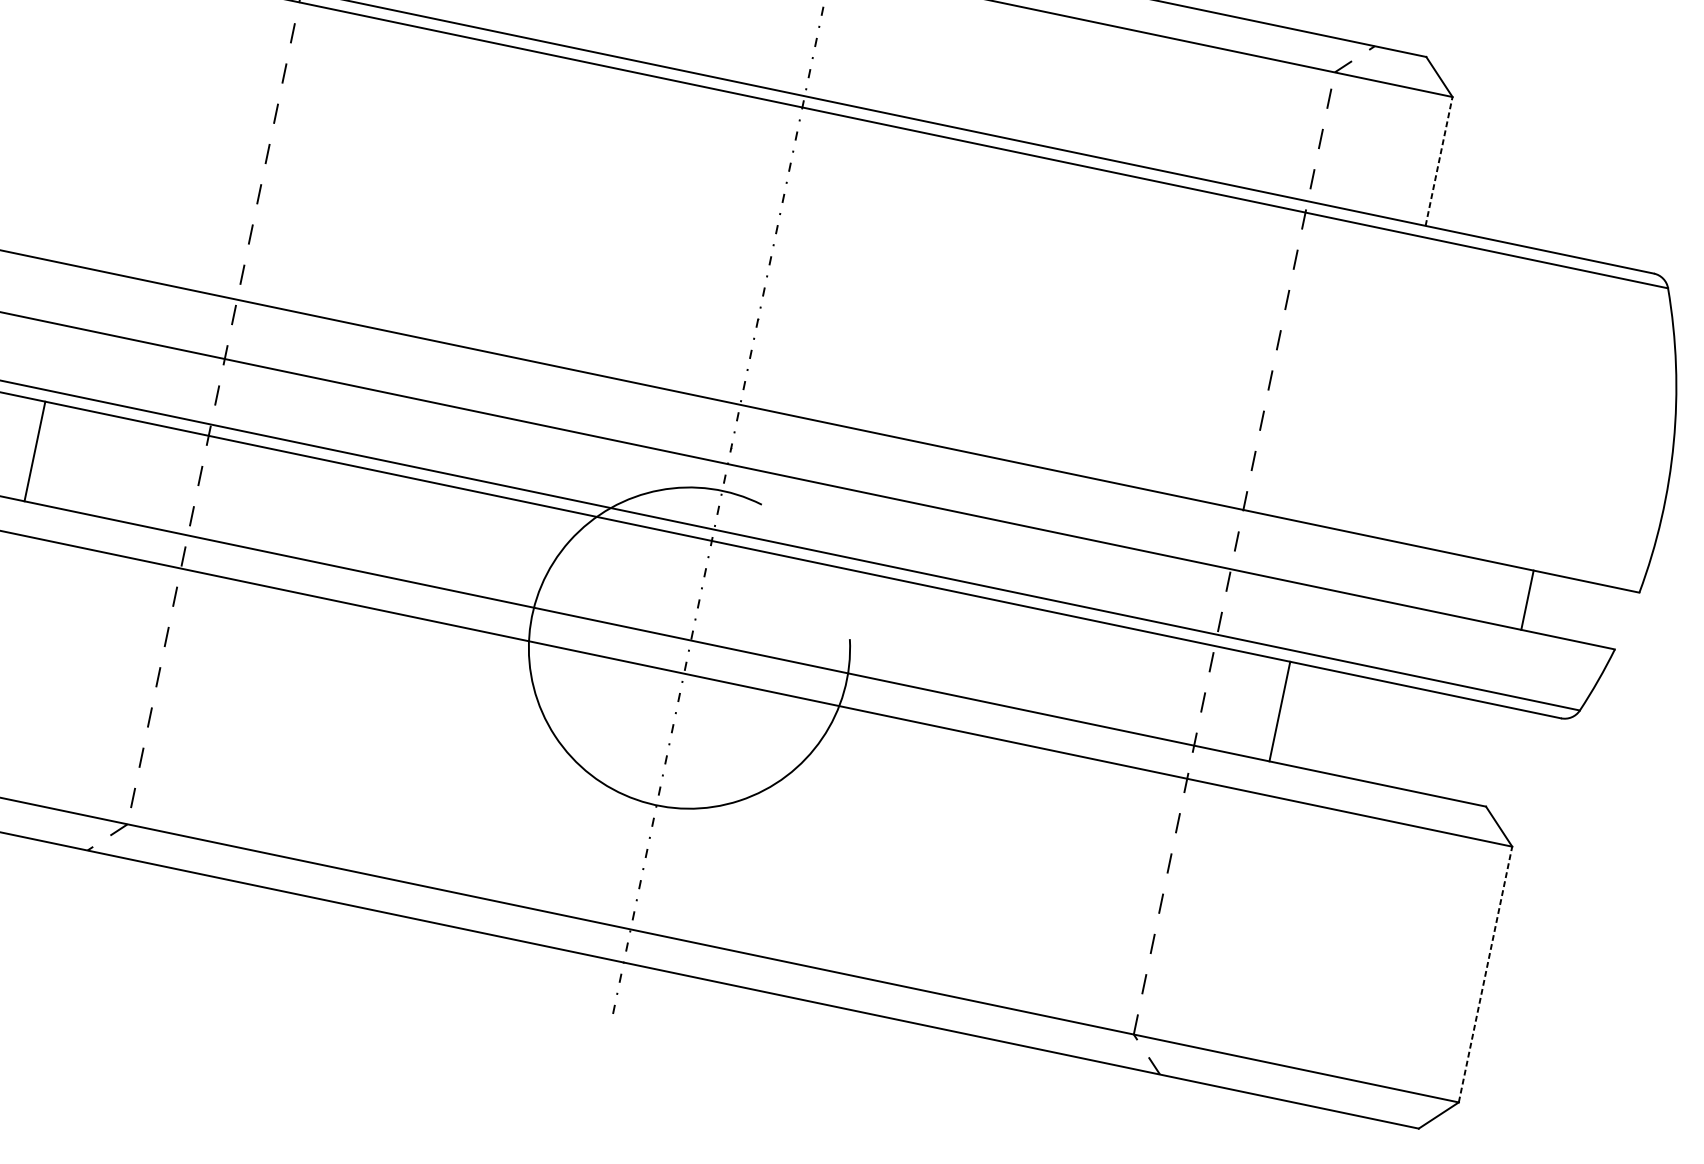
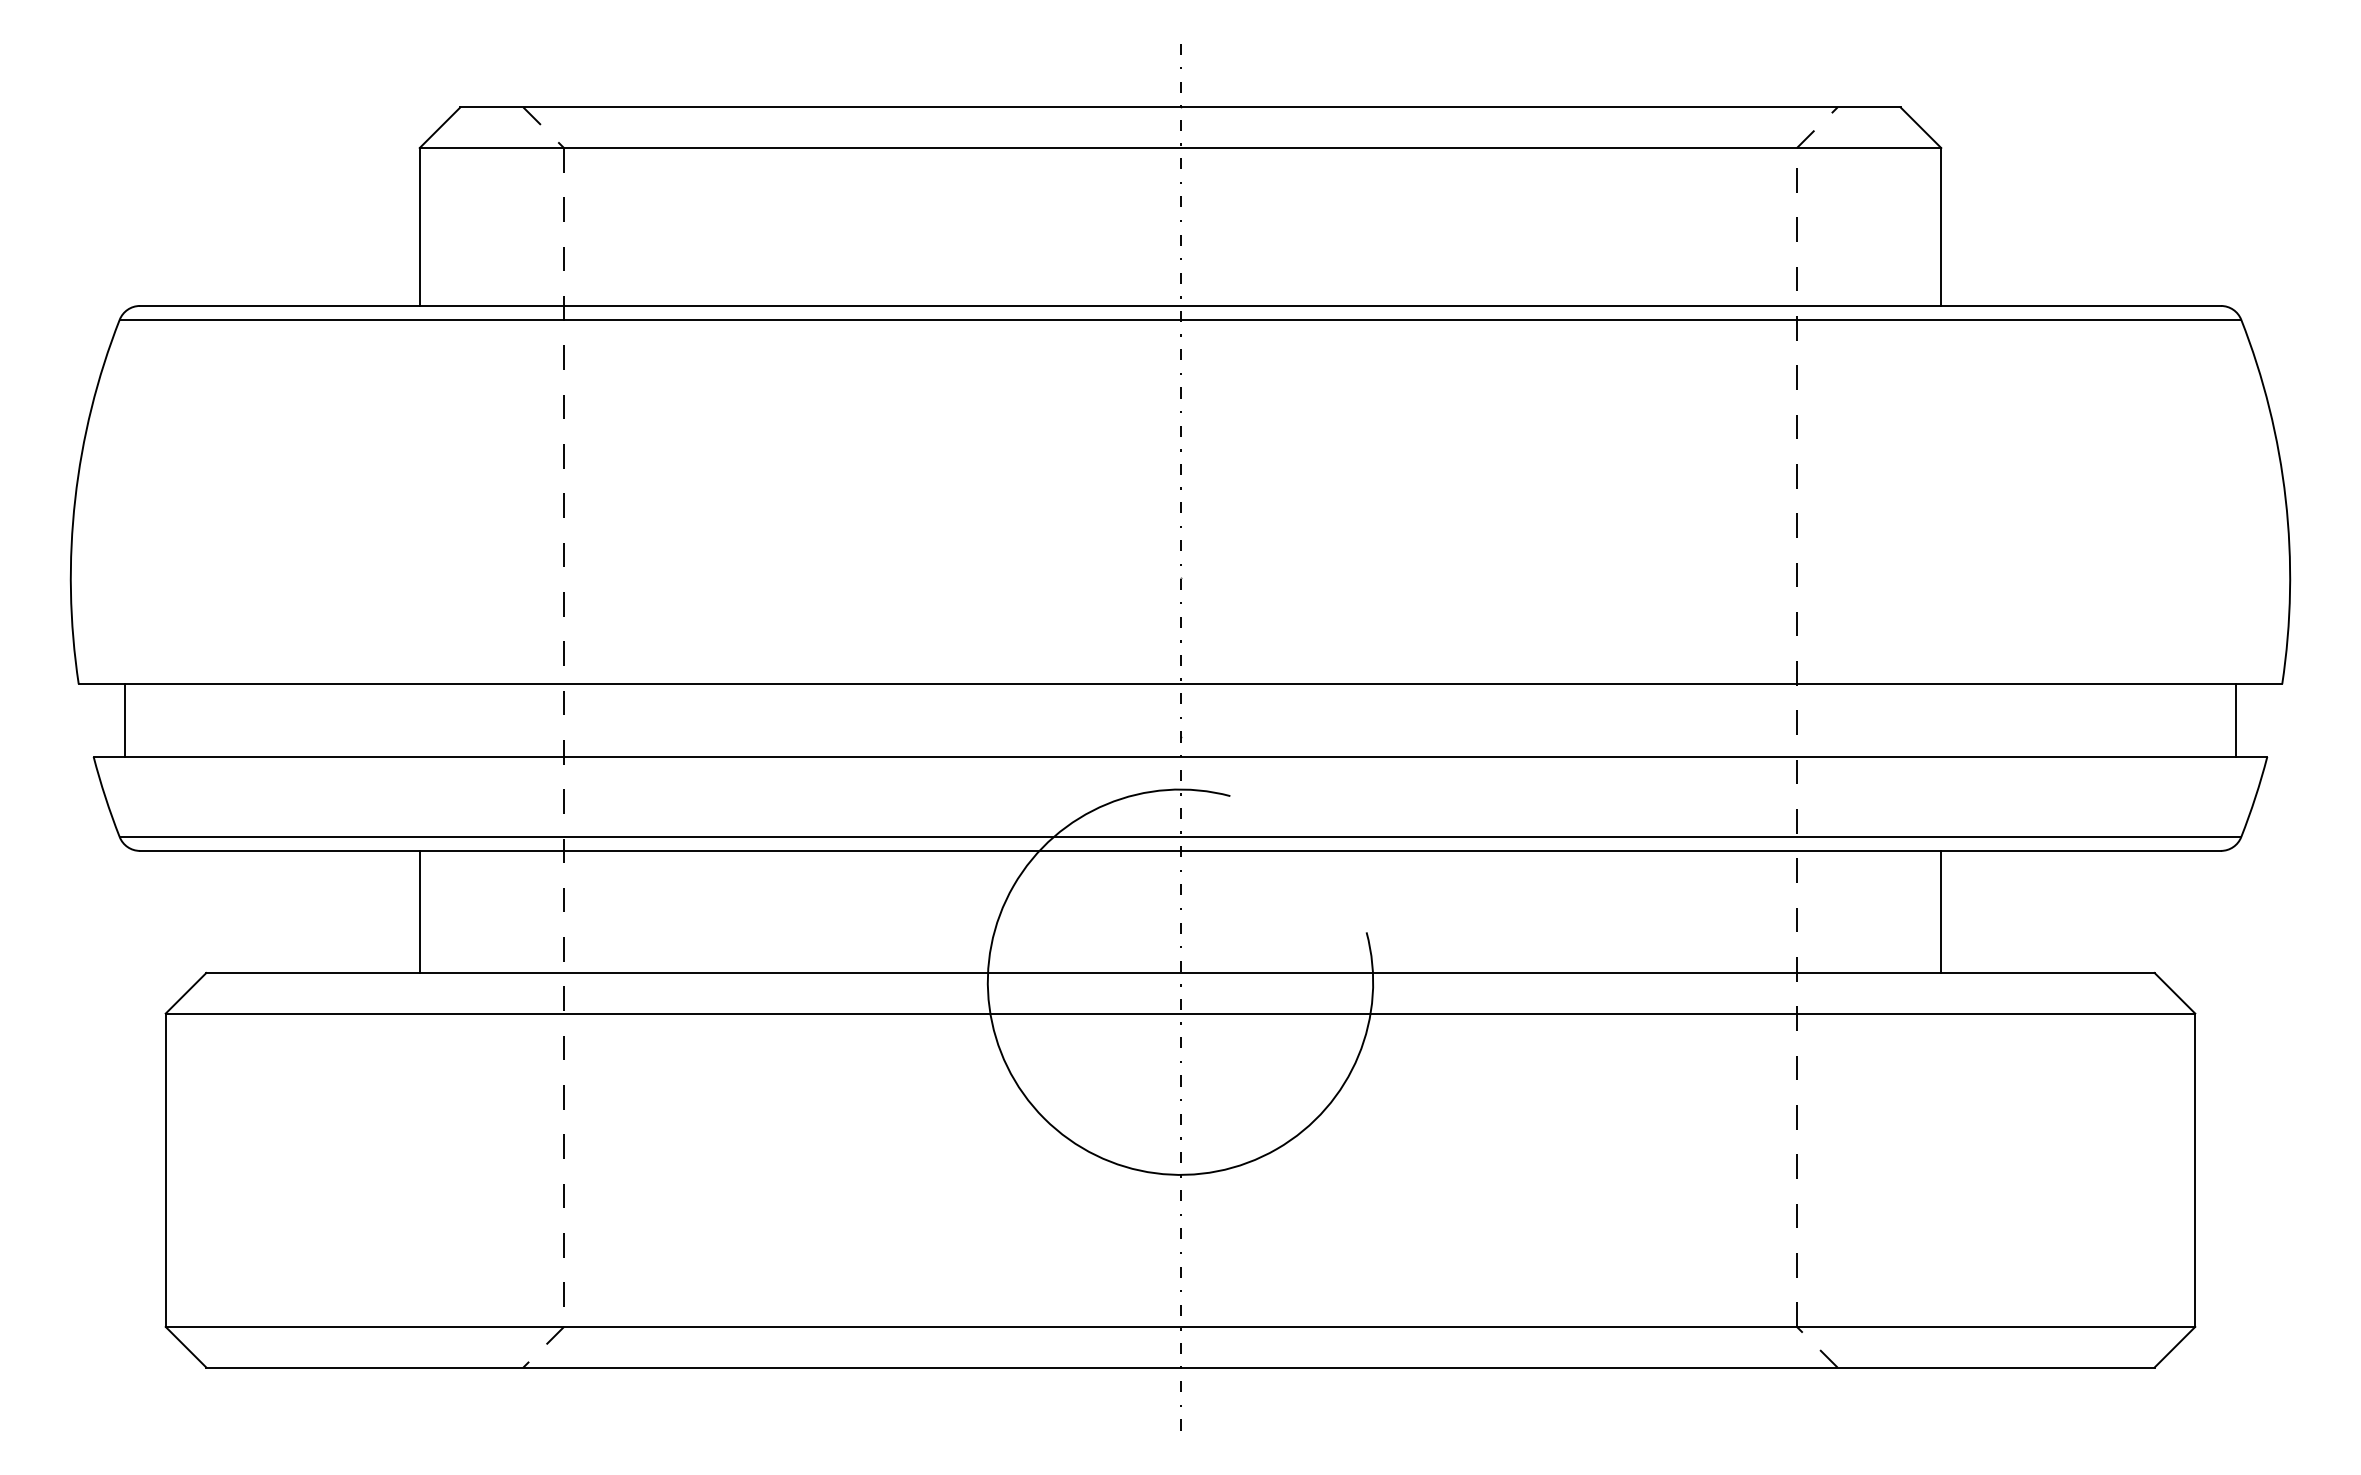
line: (1439, 161) -> (1941, 227), dashed -> solid
line: (34, 451) -> (419, 911), moved
line: (1527, 600) -> (2235, 720), moved
line: (1280, 711) -> (1941, 911), moved
line: (1485, 974) -> (2195, 1170), dashed -> solid

